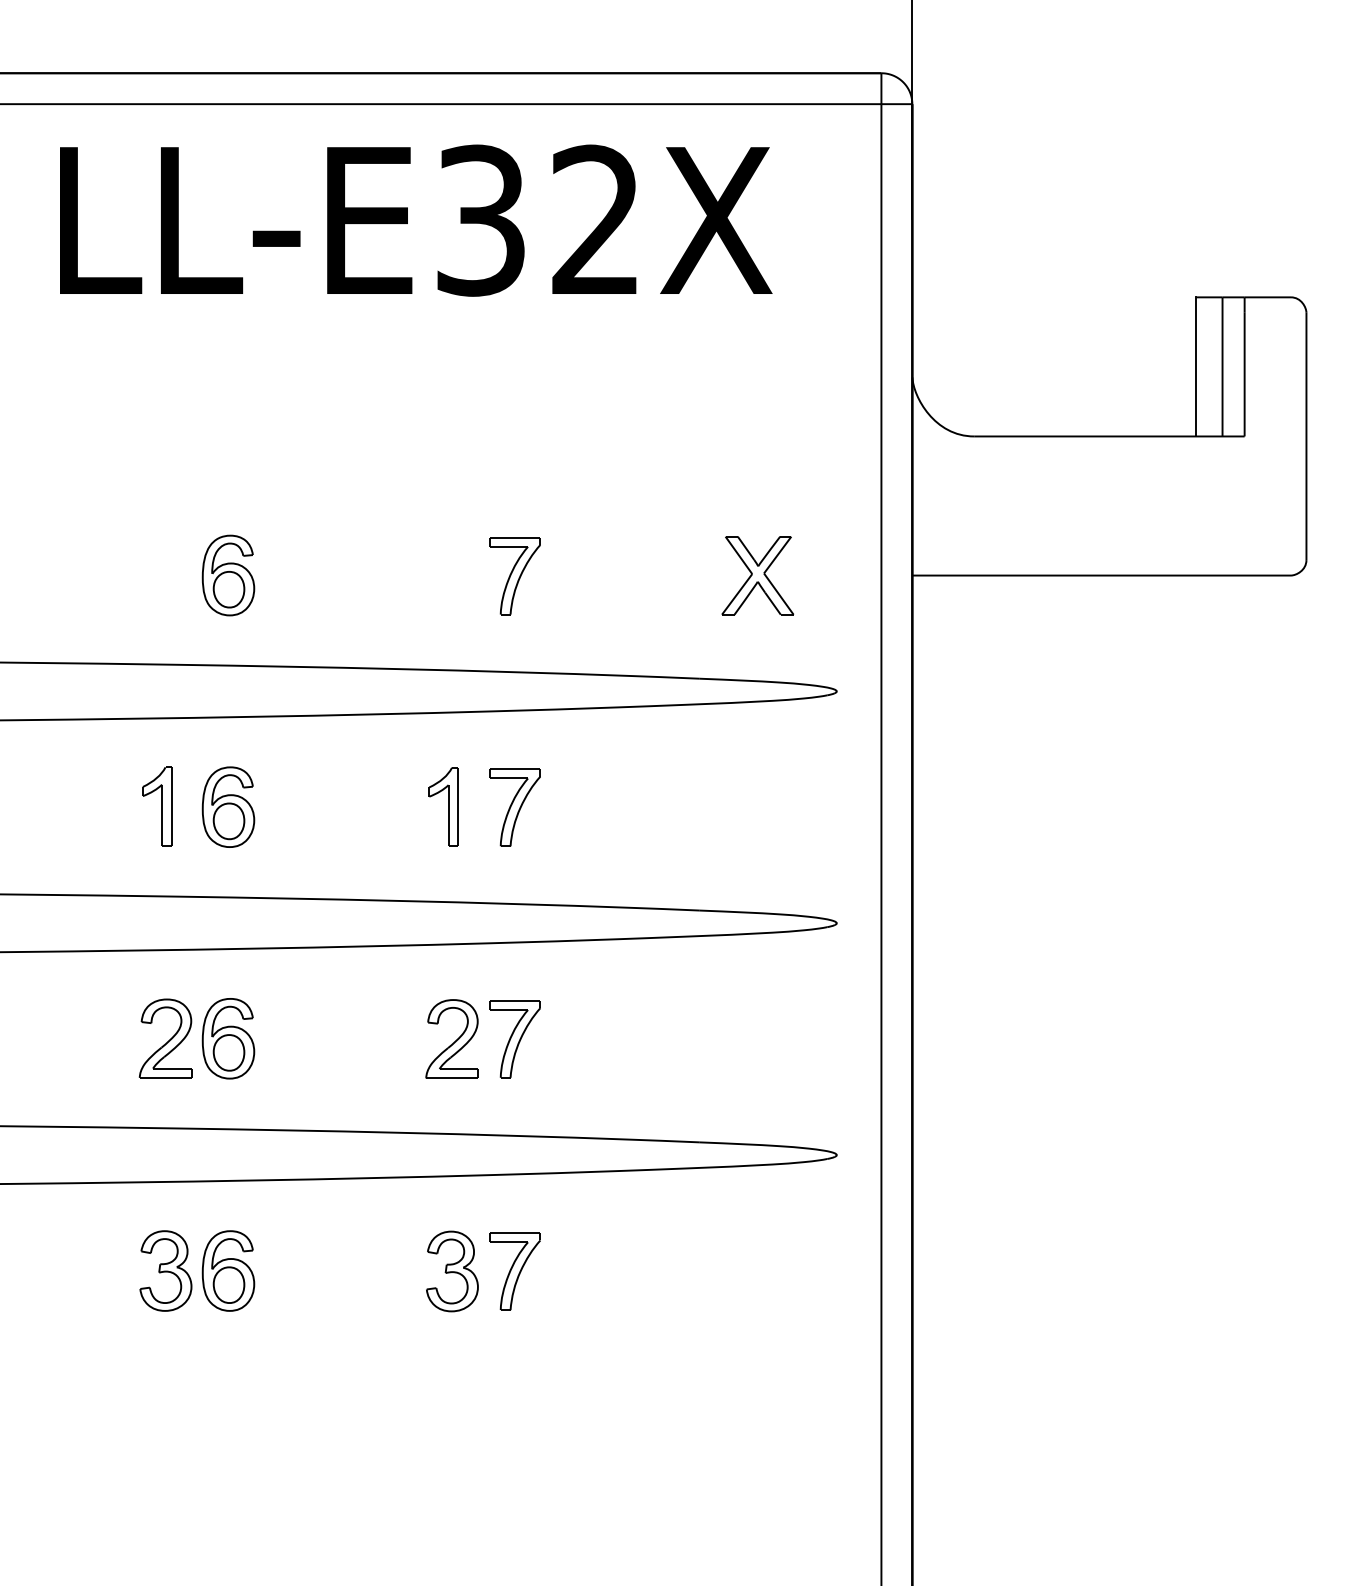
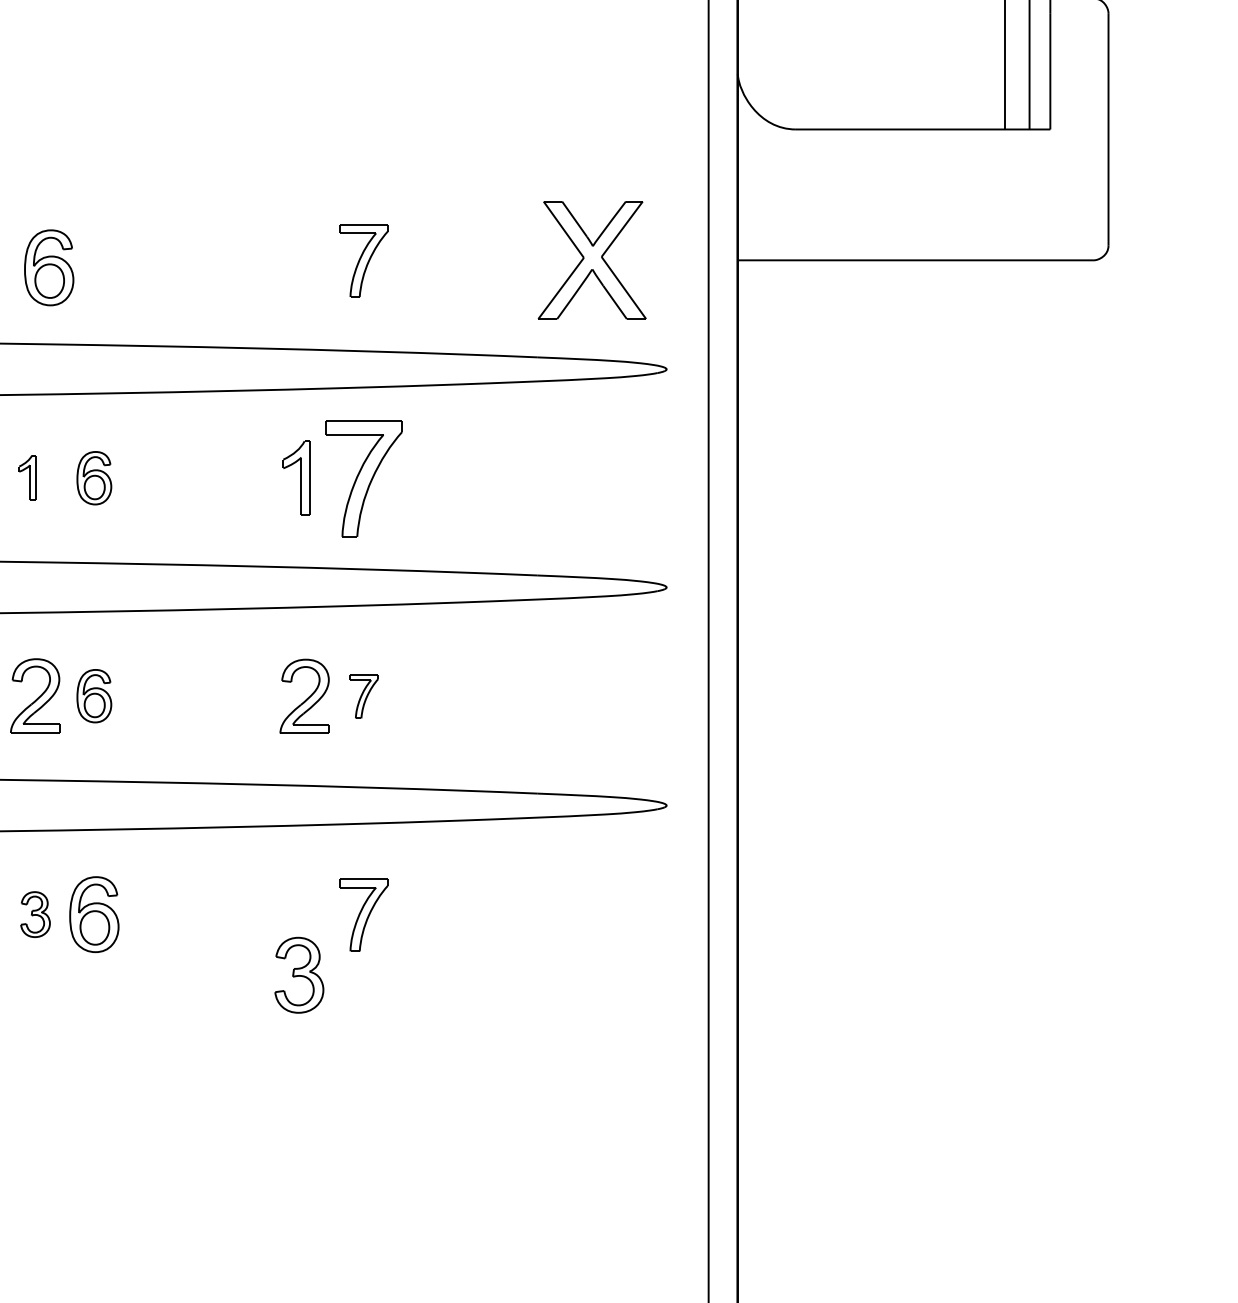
part: (228, 575) -> (49, 267), moved
part: (757, 575) -> (592, 260), size x1.6
part: (157, 806) -> (27, 477), size x0.6
part: (228, 806) -> (94, 477), size x0.7
part: (514, 807) -> (363, 478), size x1.6
part: (228, 1038) -> (94, 695), size x0.7
part: (514, 1039) -> (363, 696), size x0.6
part: (165, 1270) -> (35, 914), size x0.6
part: (452, 1271) -> (299, 975), moved

